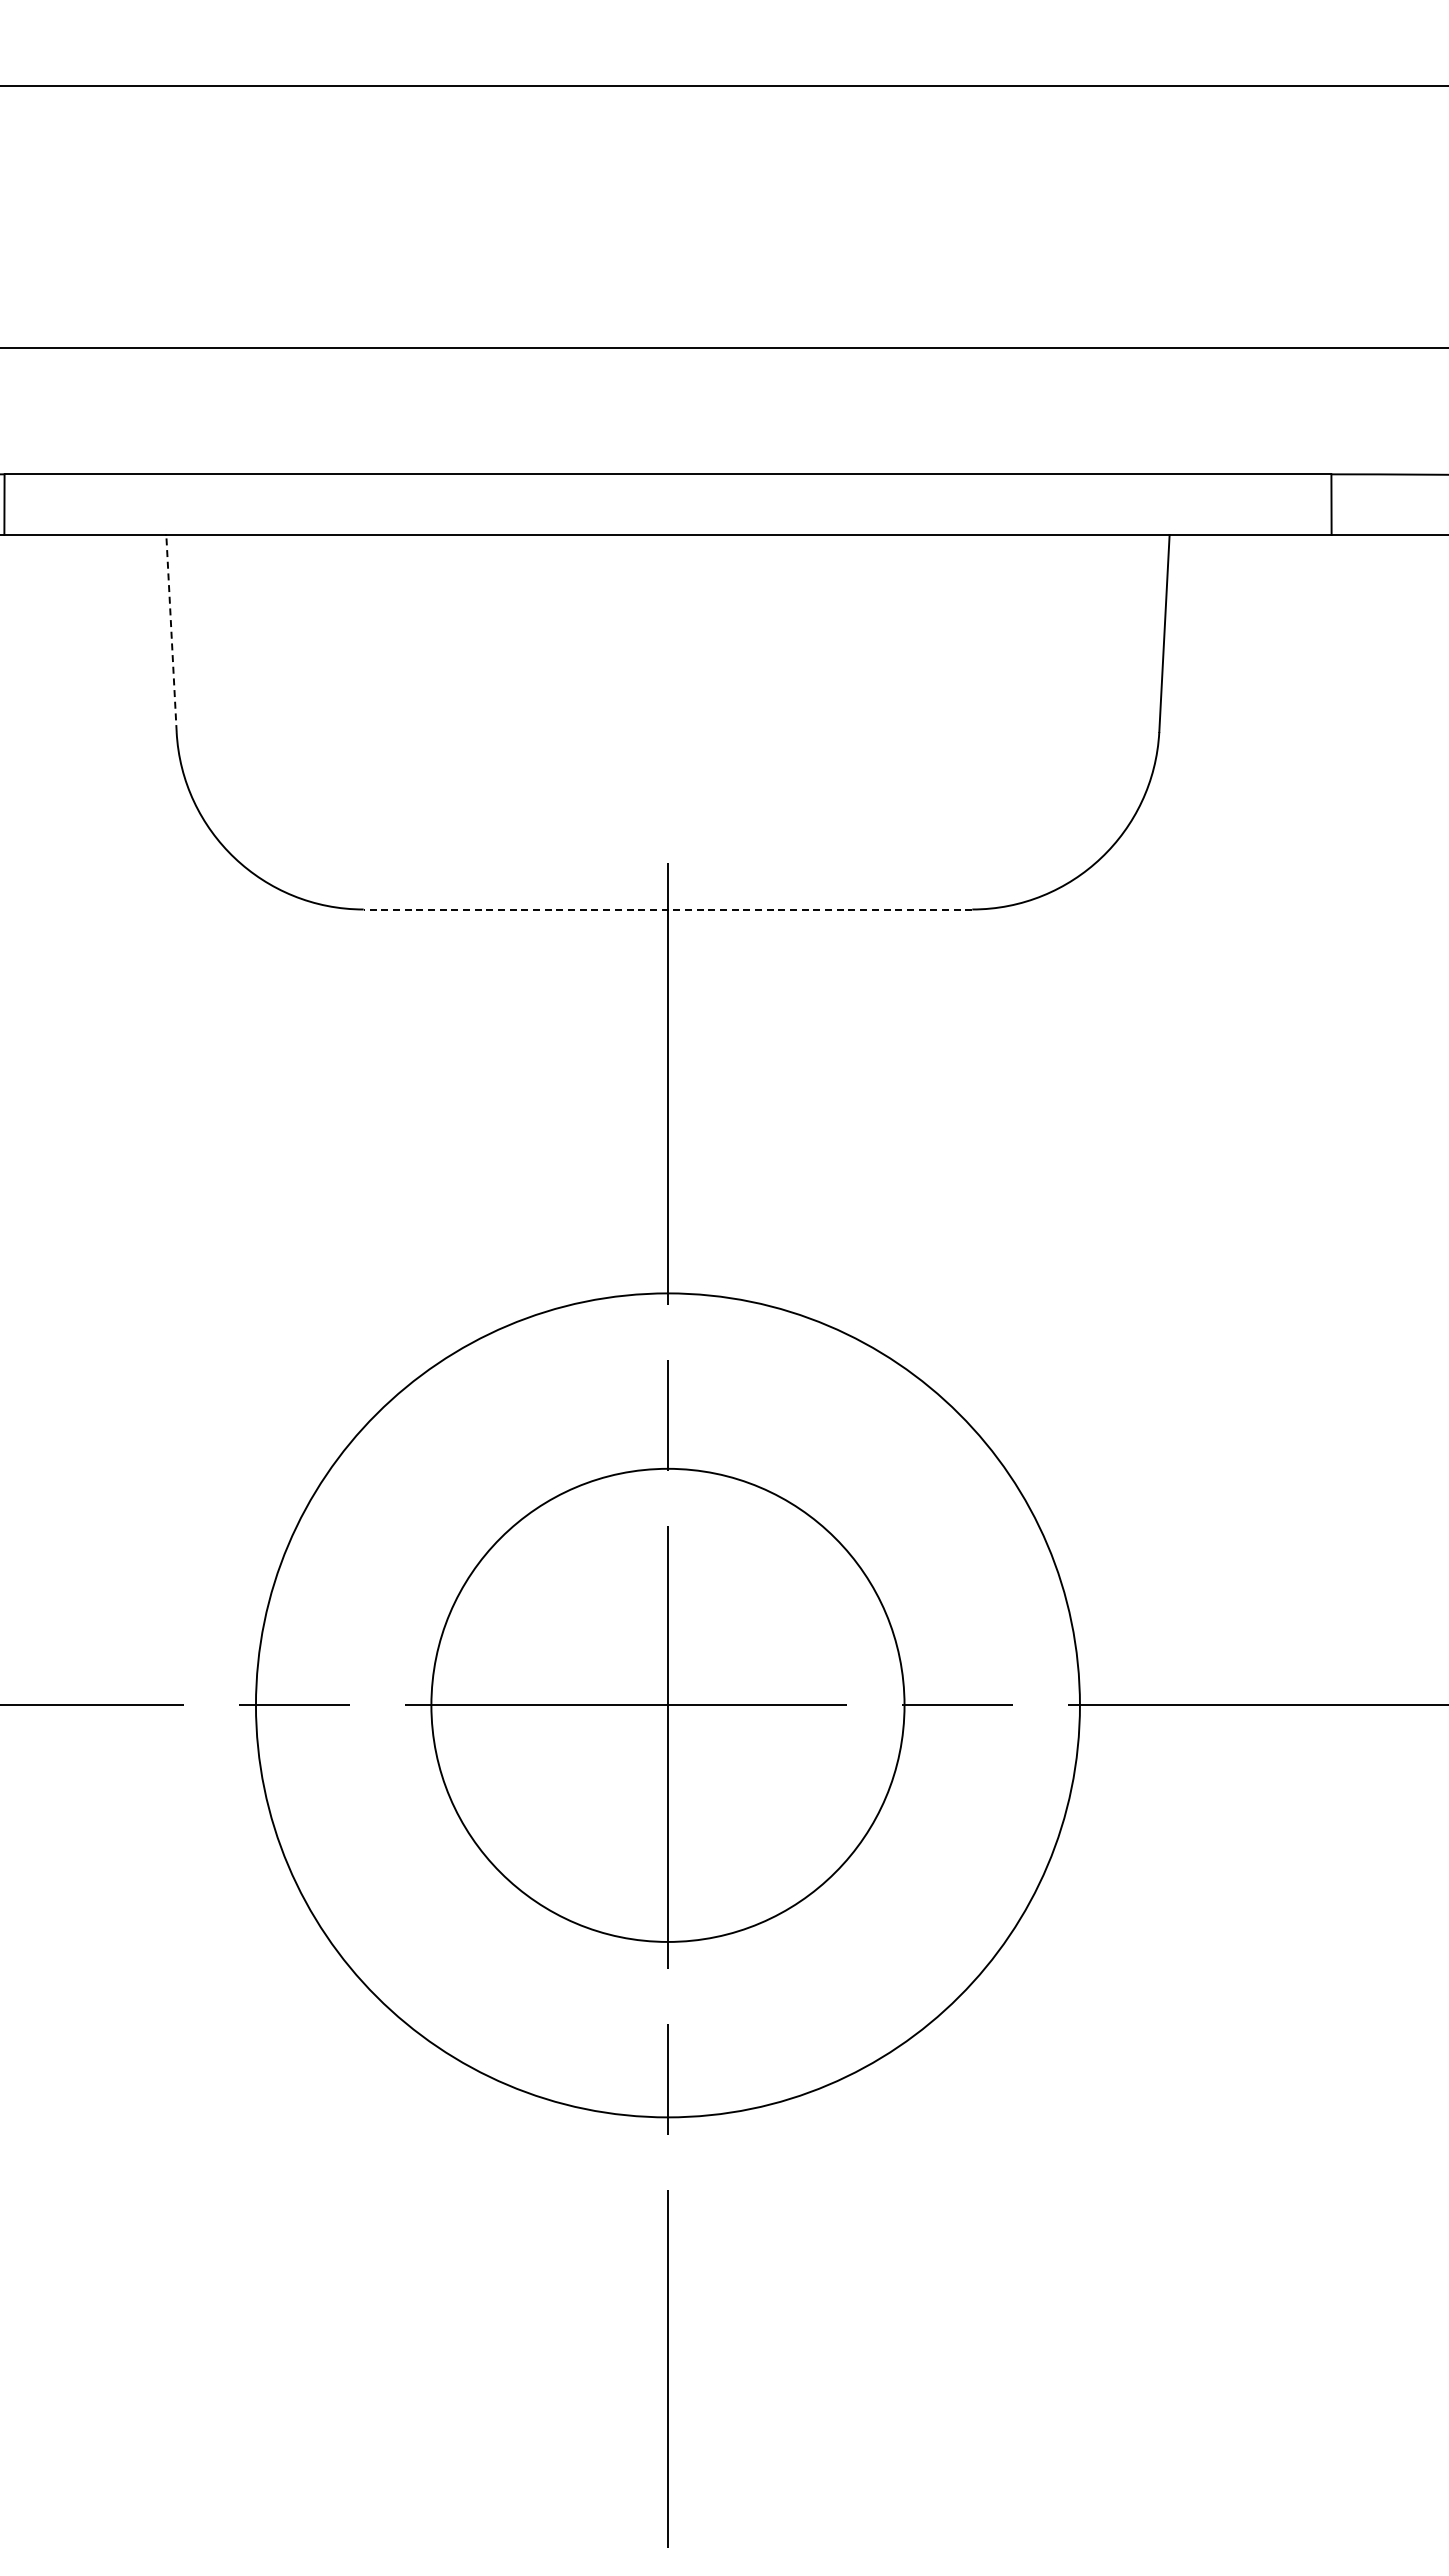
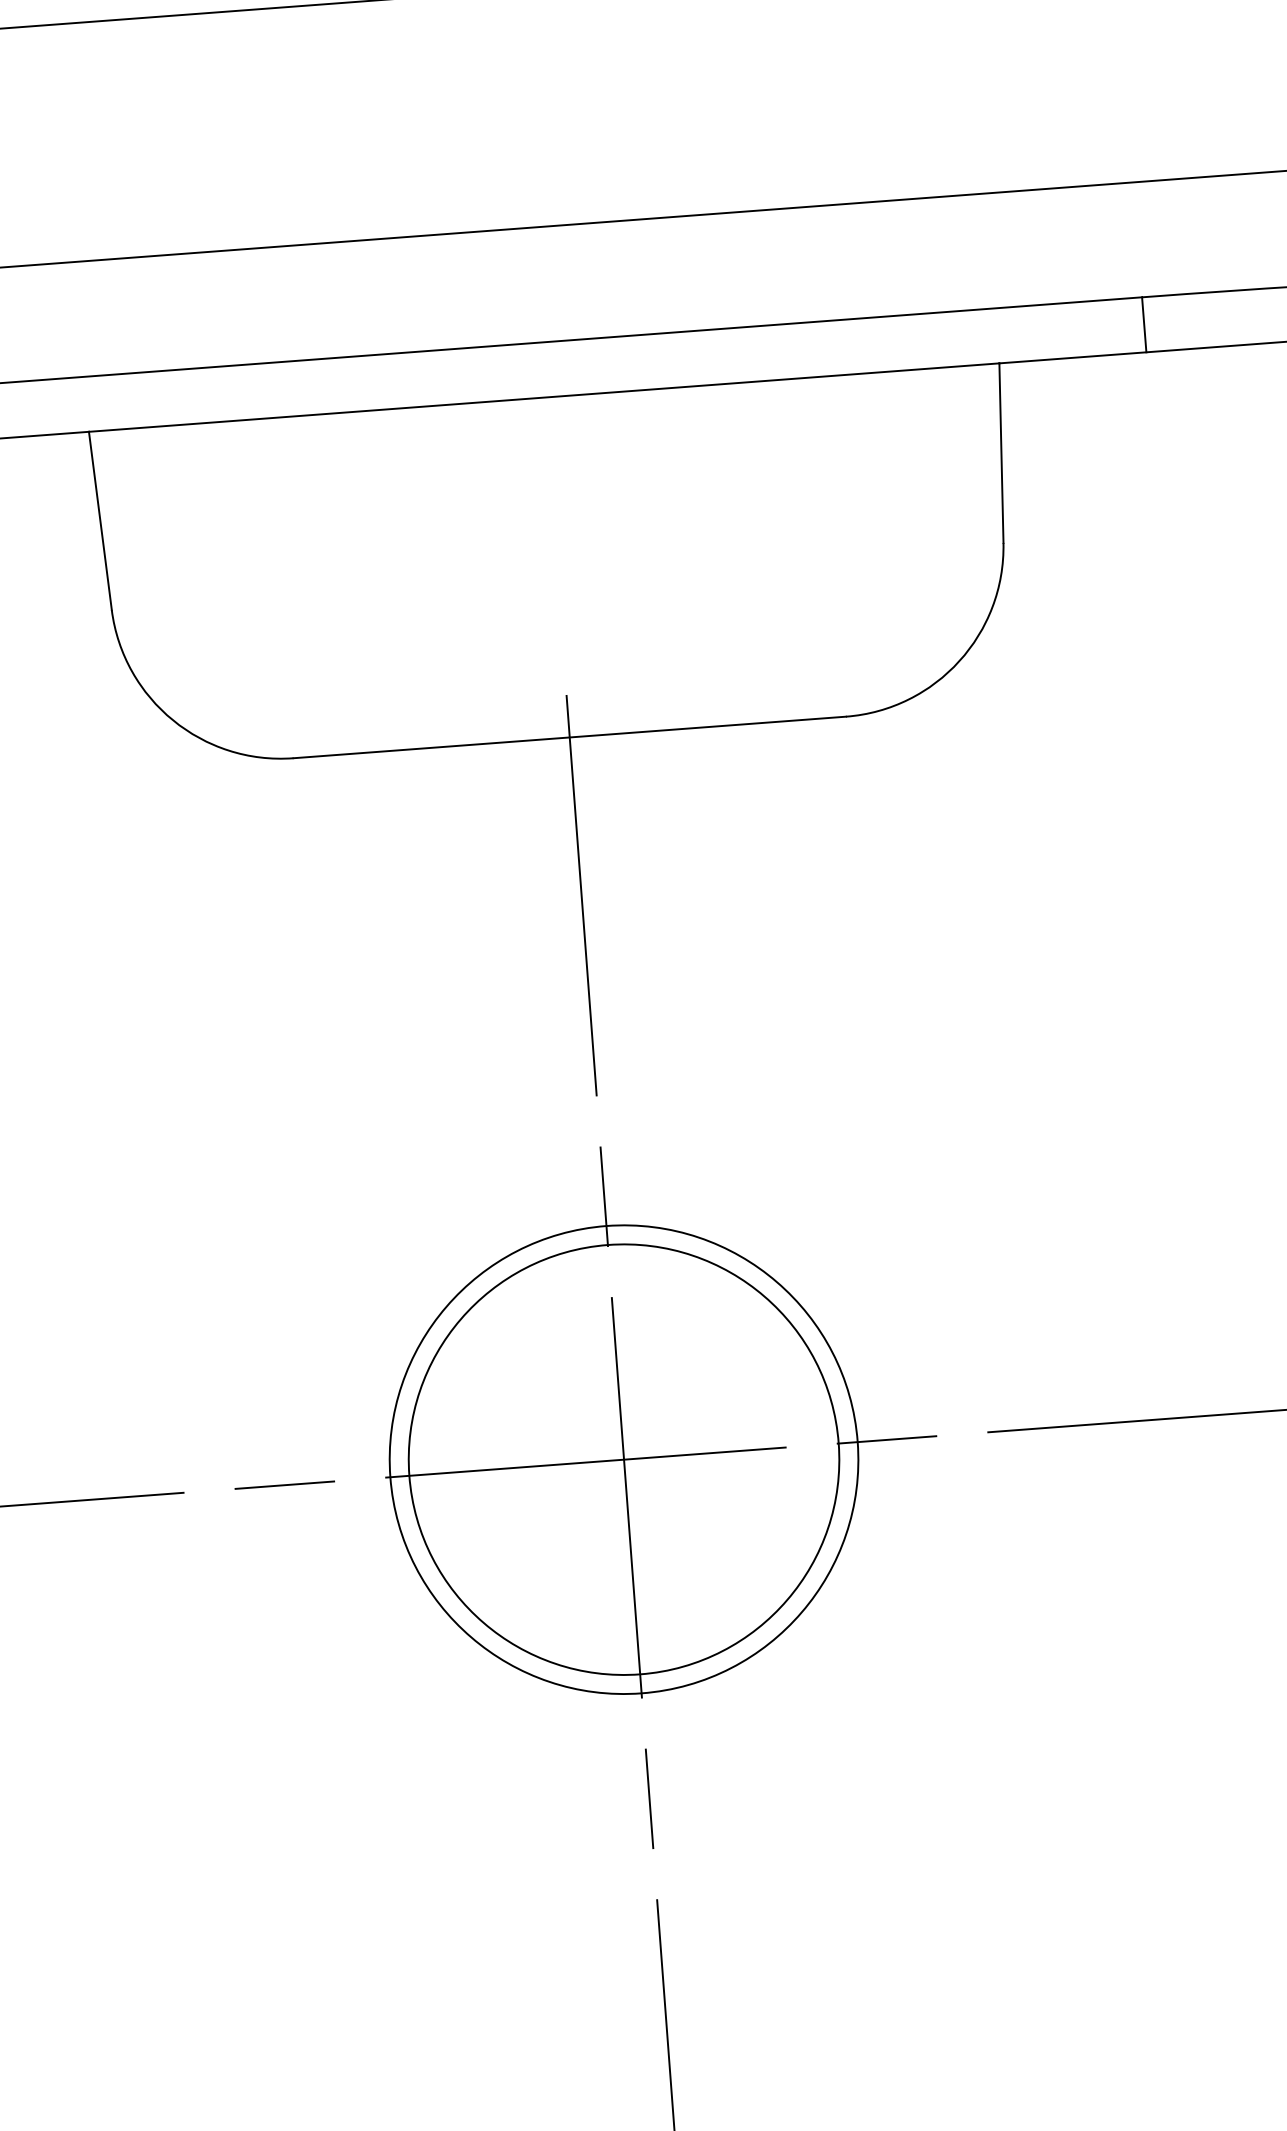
line: (171, 633) -> (100, 520), dashed -> solid
line: (667, 909) -> (569, 737), dashed -> solid
circle: (667, 1704) -> (623, 1458), size x0.62

